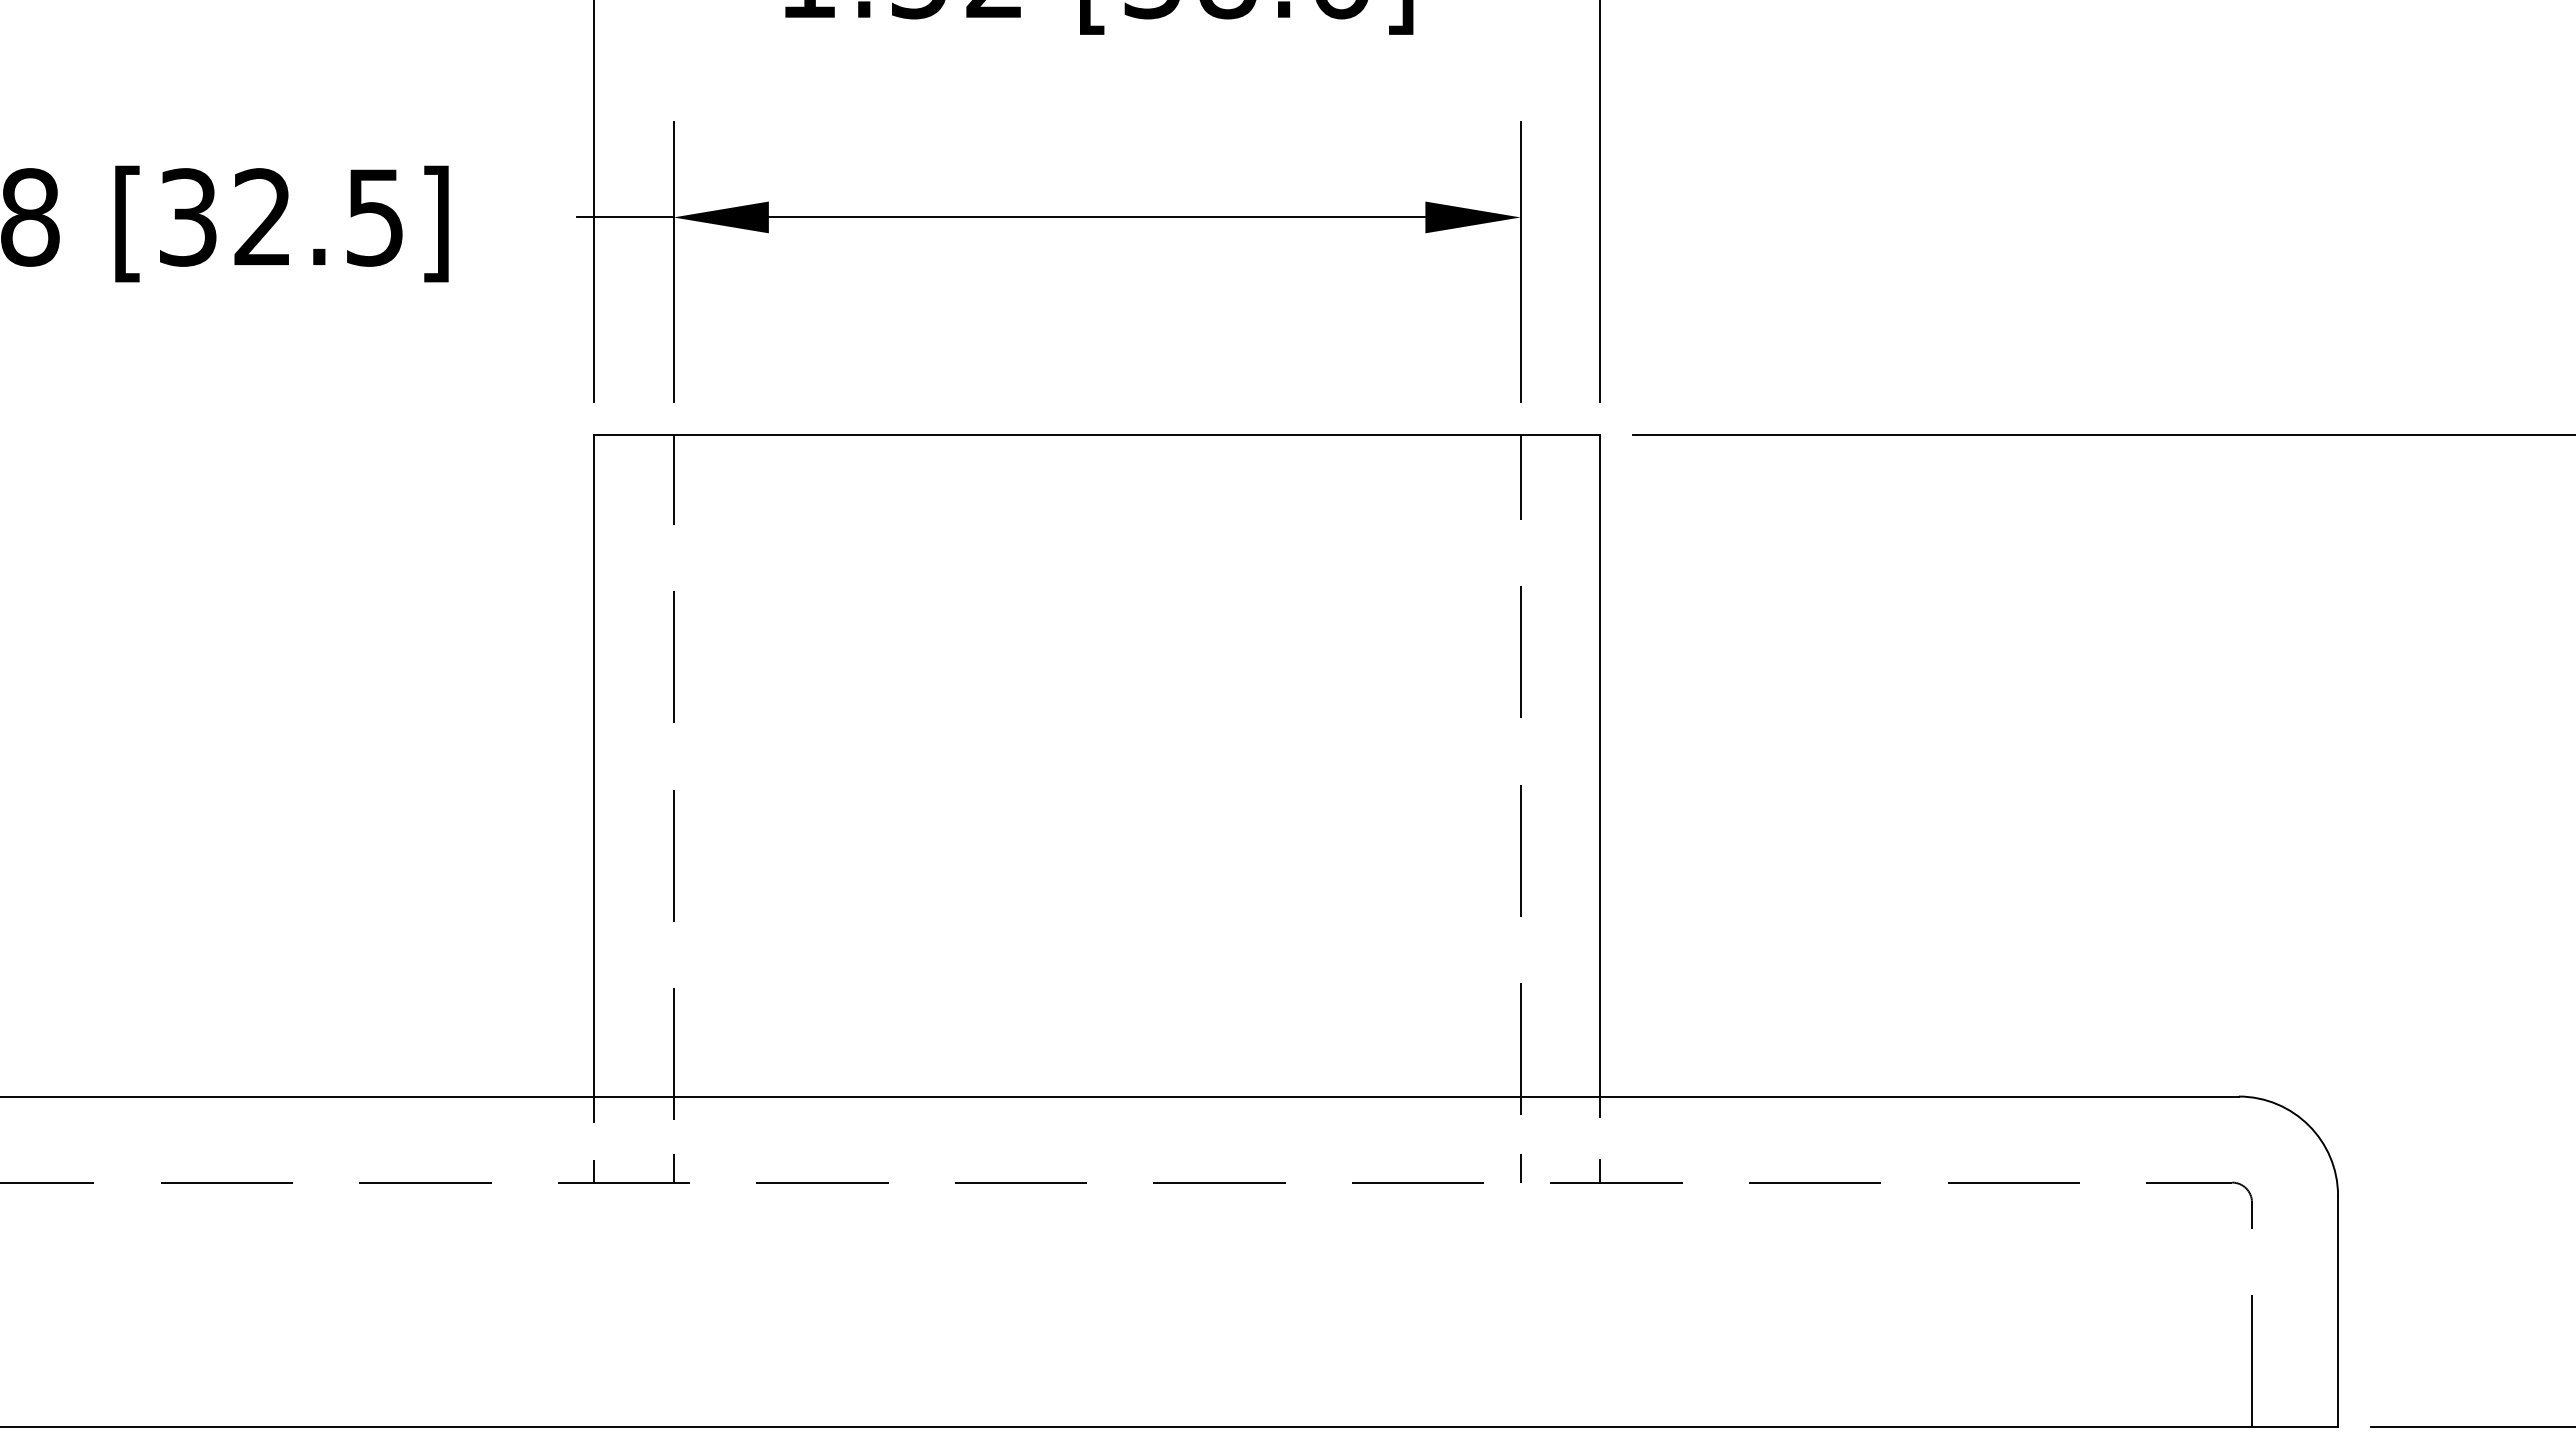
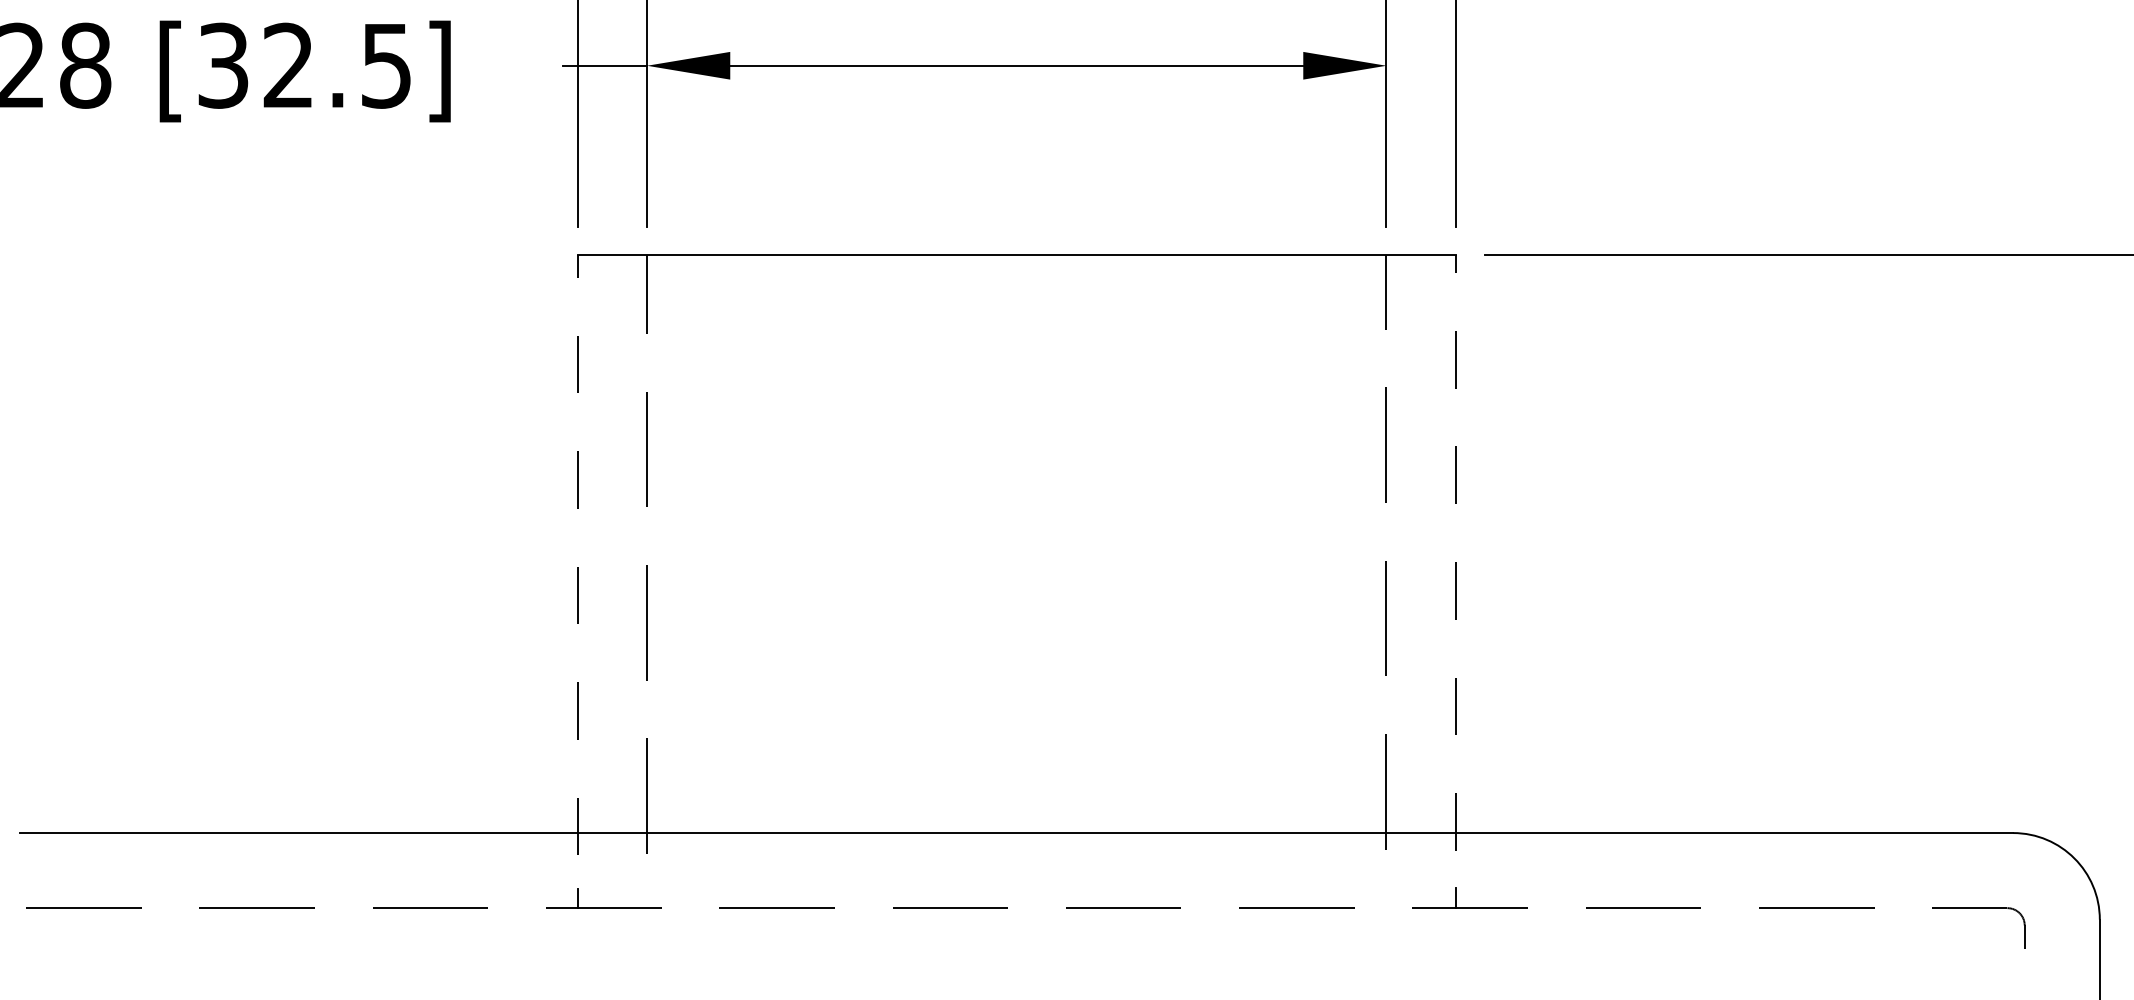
line: (1600, 775) -> (1456, 552), solid -> dashed
line: (594, 778) -> (578, 555), solid -> dashed
line: (673, 1168) -> (647, 895), removed
line: (1520, 1168) -> (1386, 895), removed

